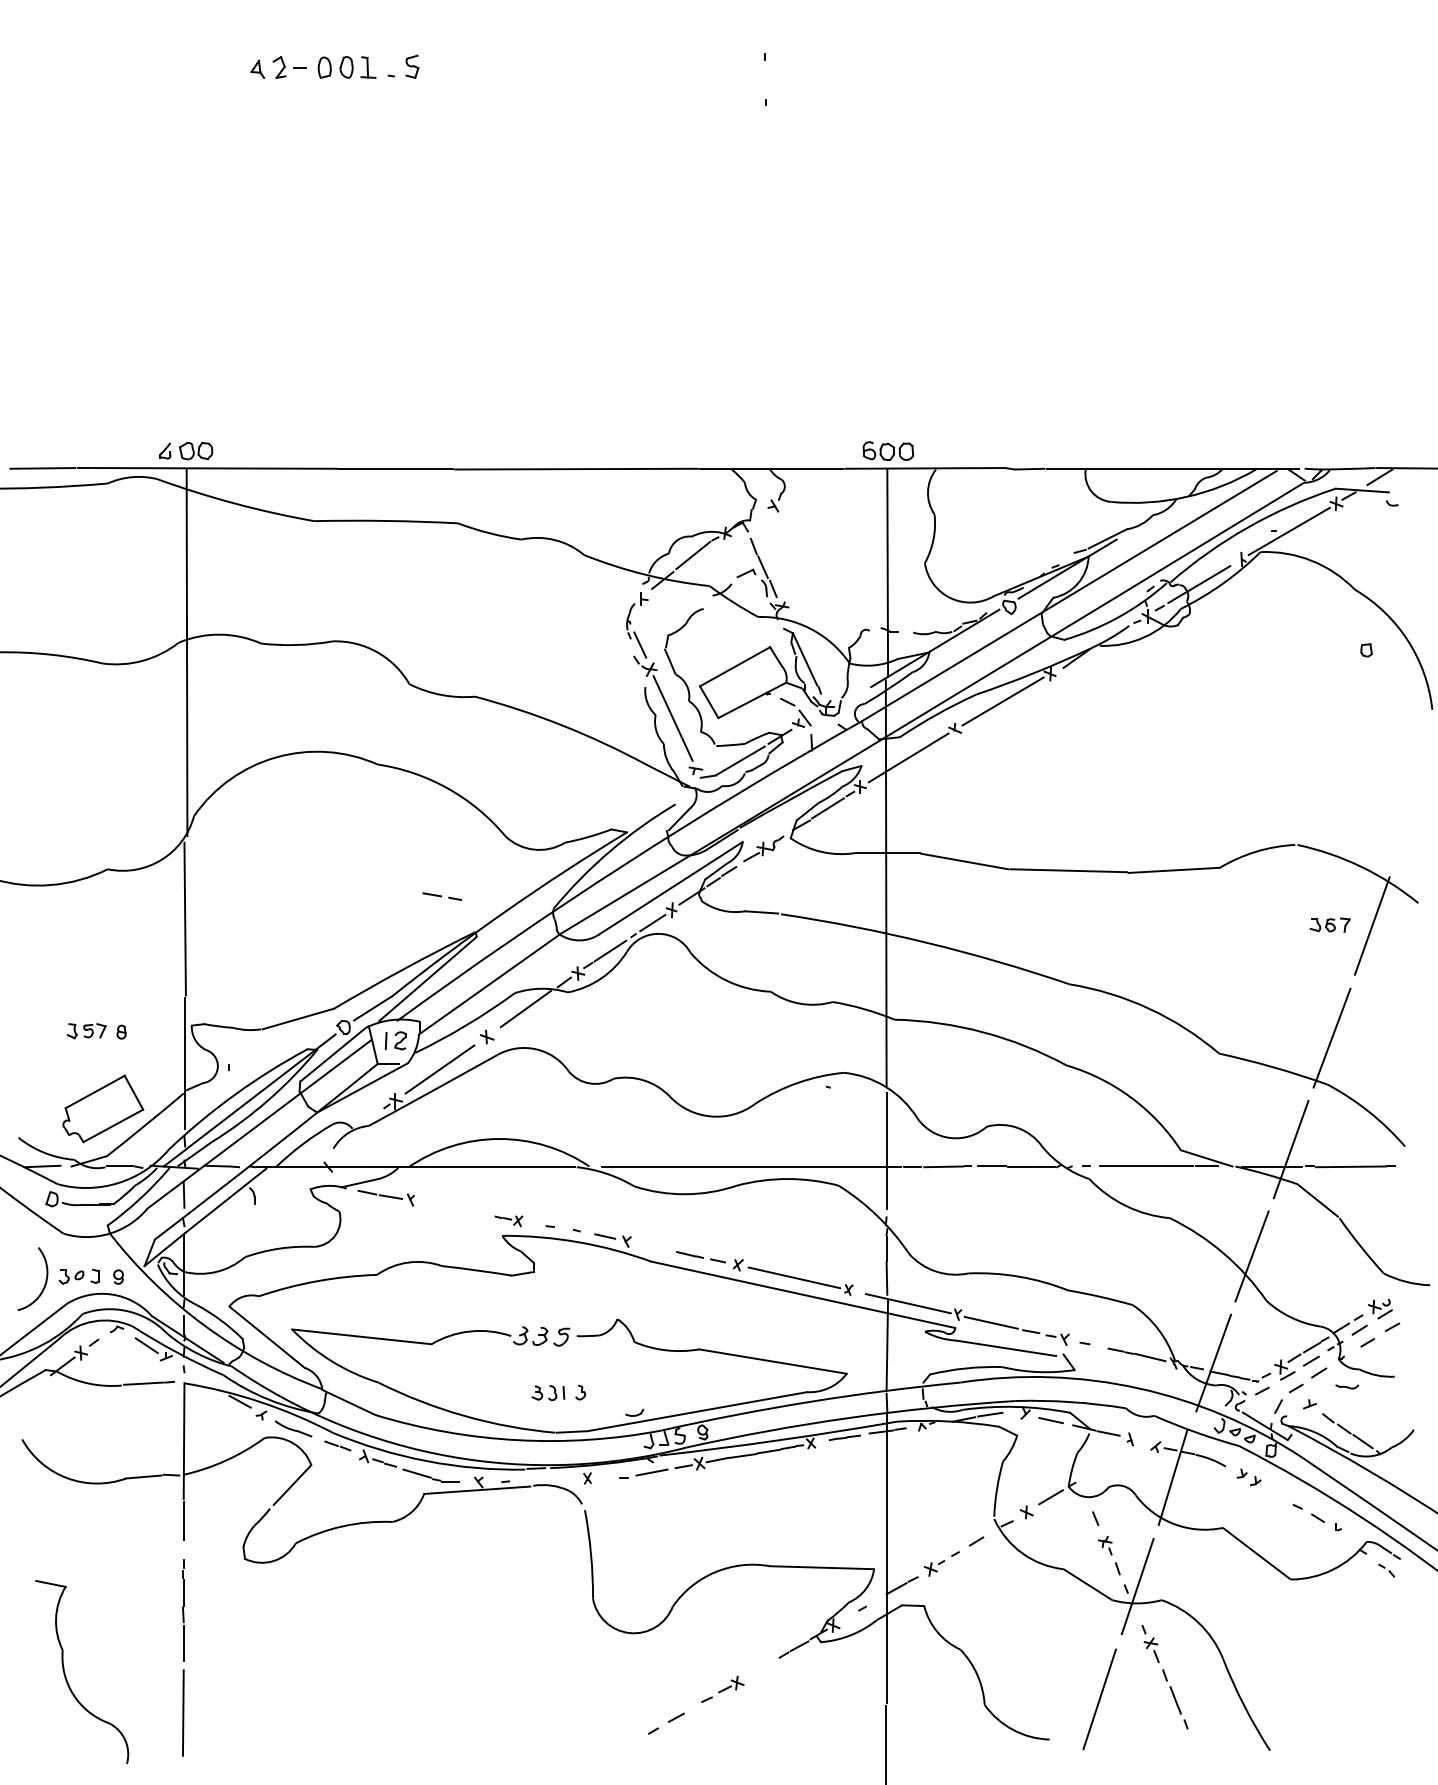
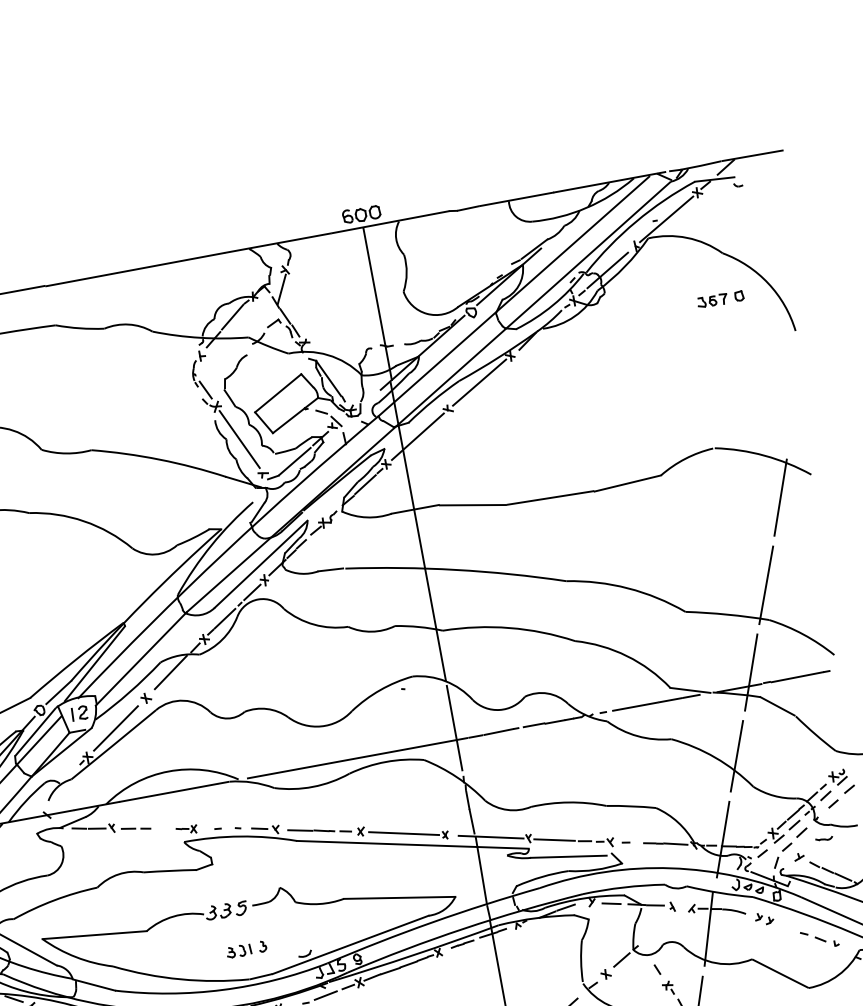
line: (764, 530) -> (281, 289), added
line: (441, 896) -> (135, 828), moved
part: (1329, 924) -> (712, 300), moved
line: (658, 1248) -> (300, 830), added

